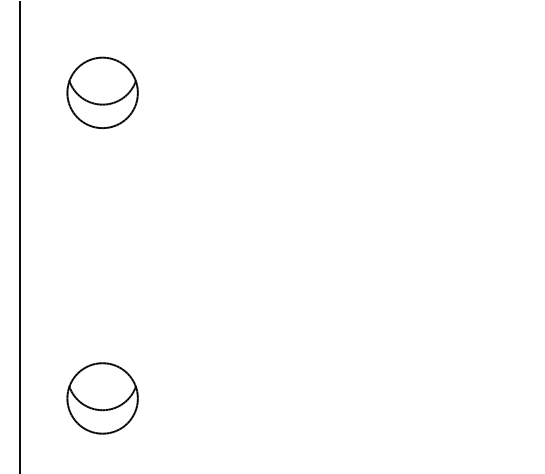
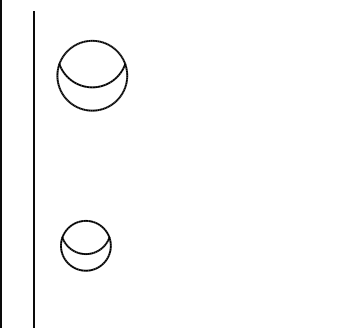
part: (102, 92) -> (92, 75), size x1.4
part: (102, 398) -> (85, 245), moved

